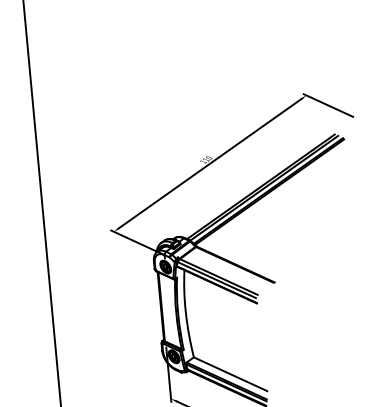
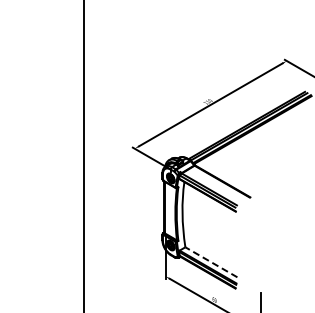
line: (229, 374) -> (210, 262), solid -> dashed

